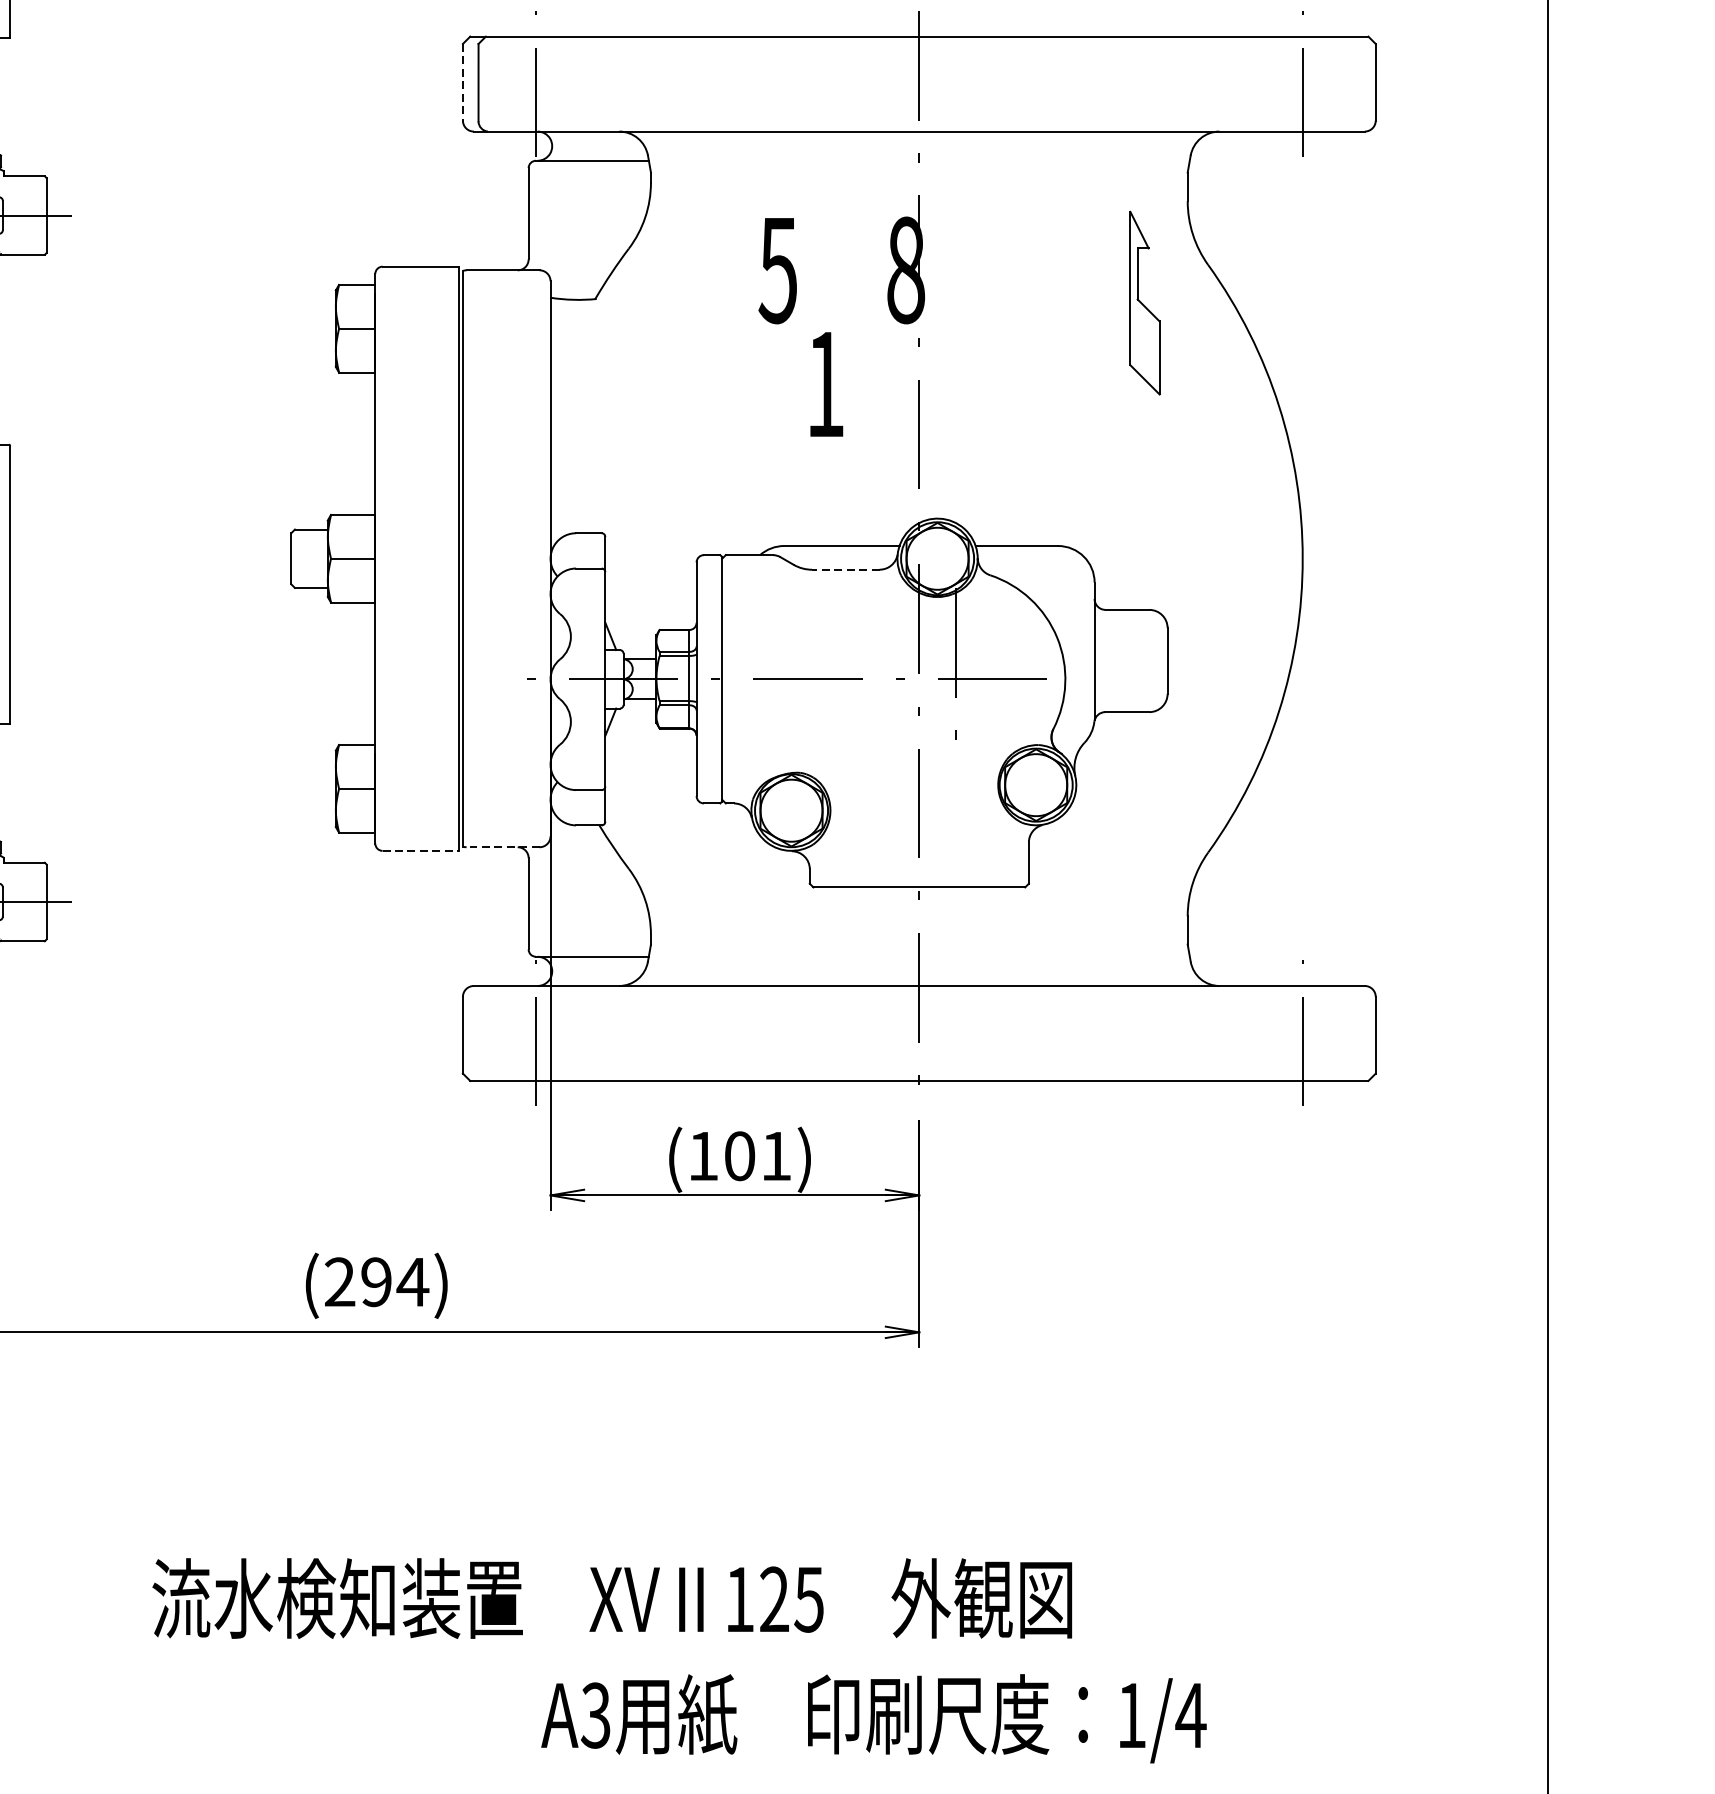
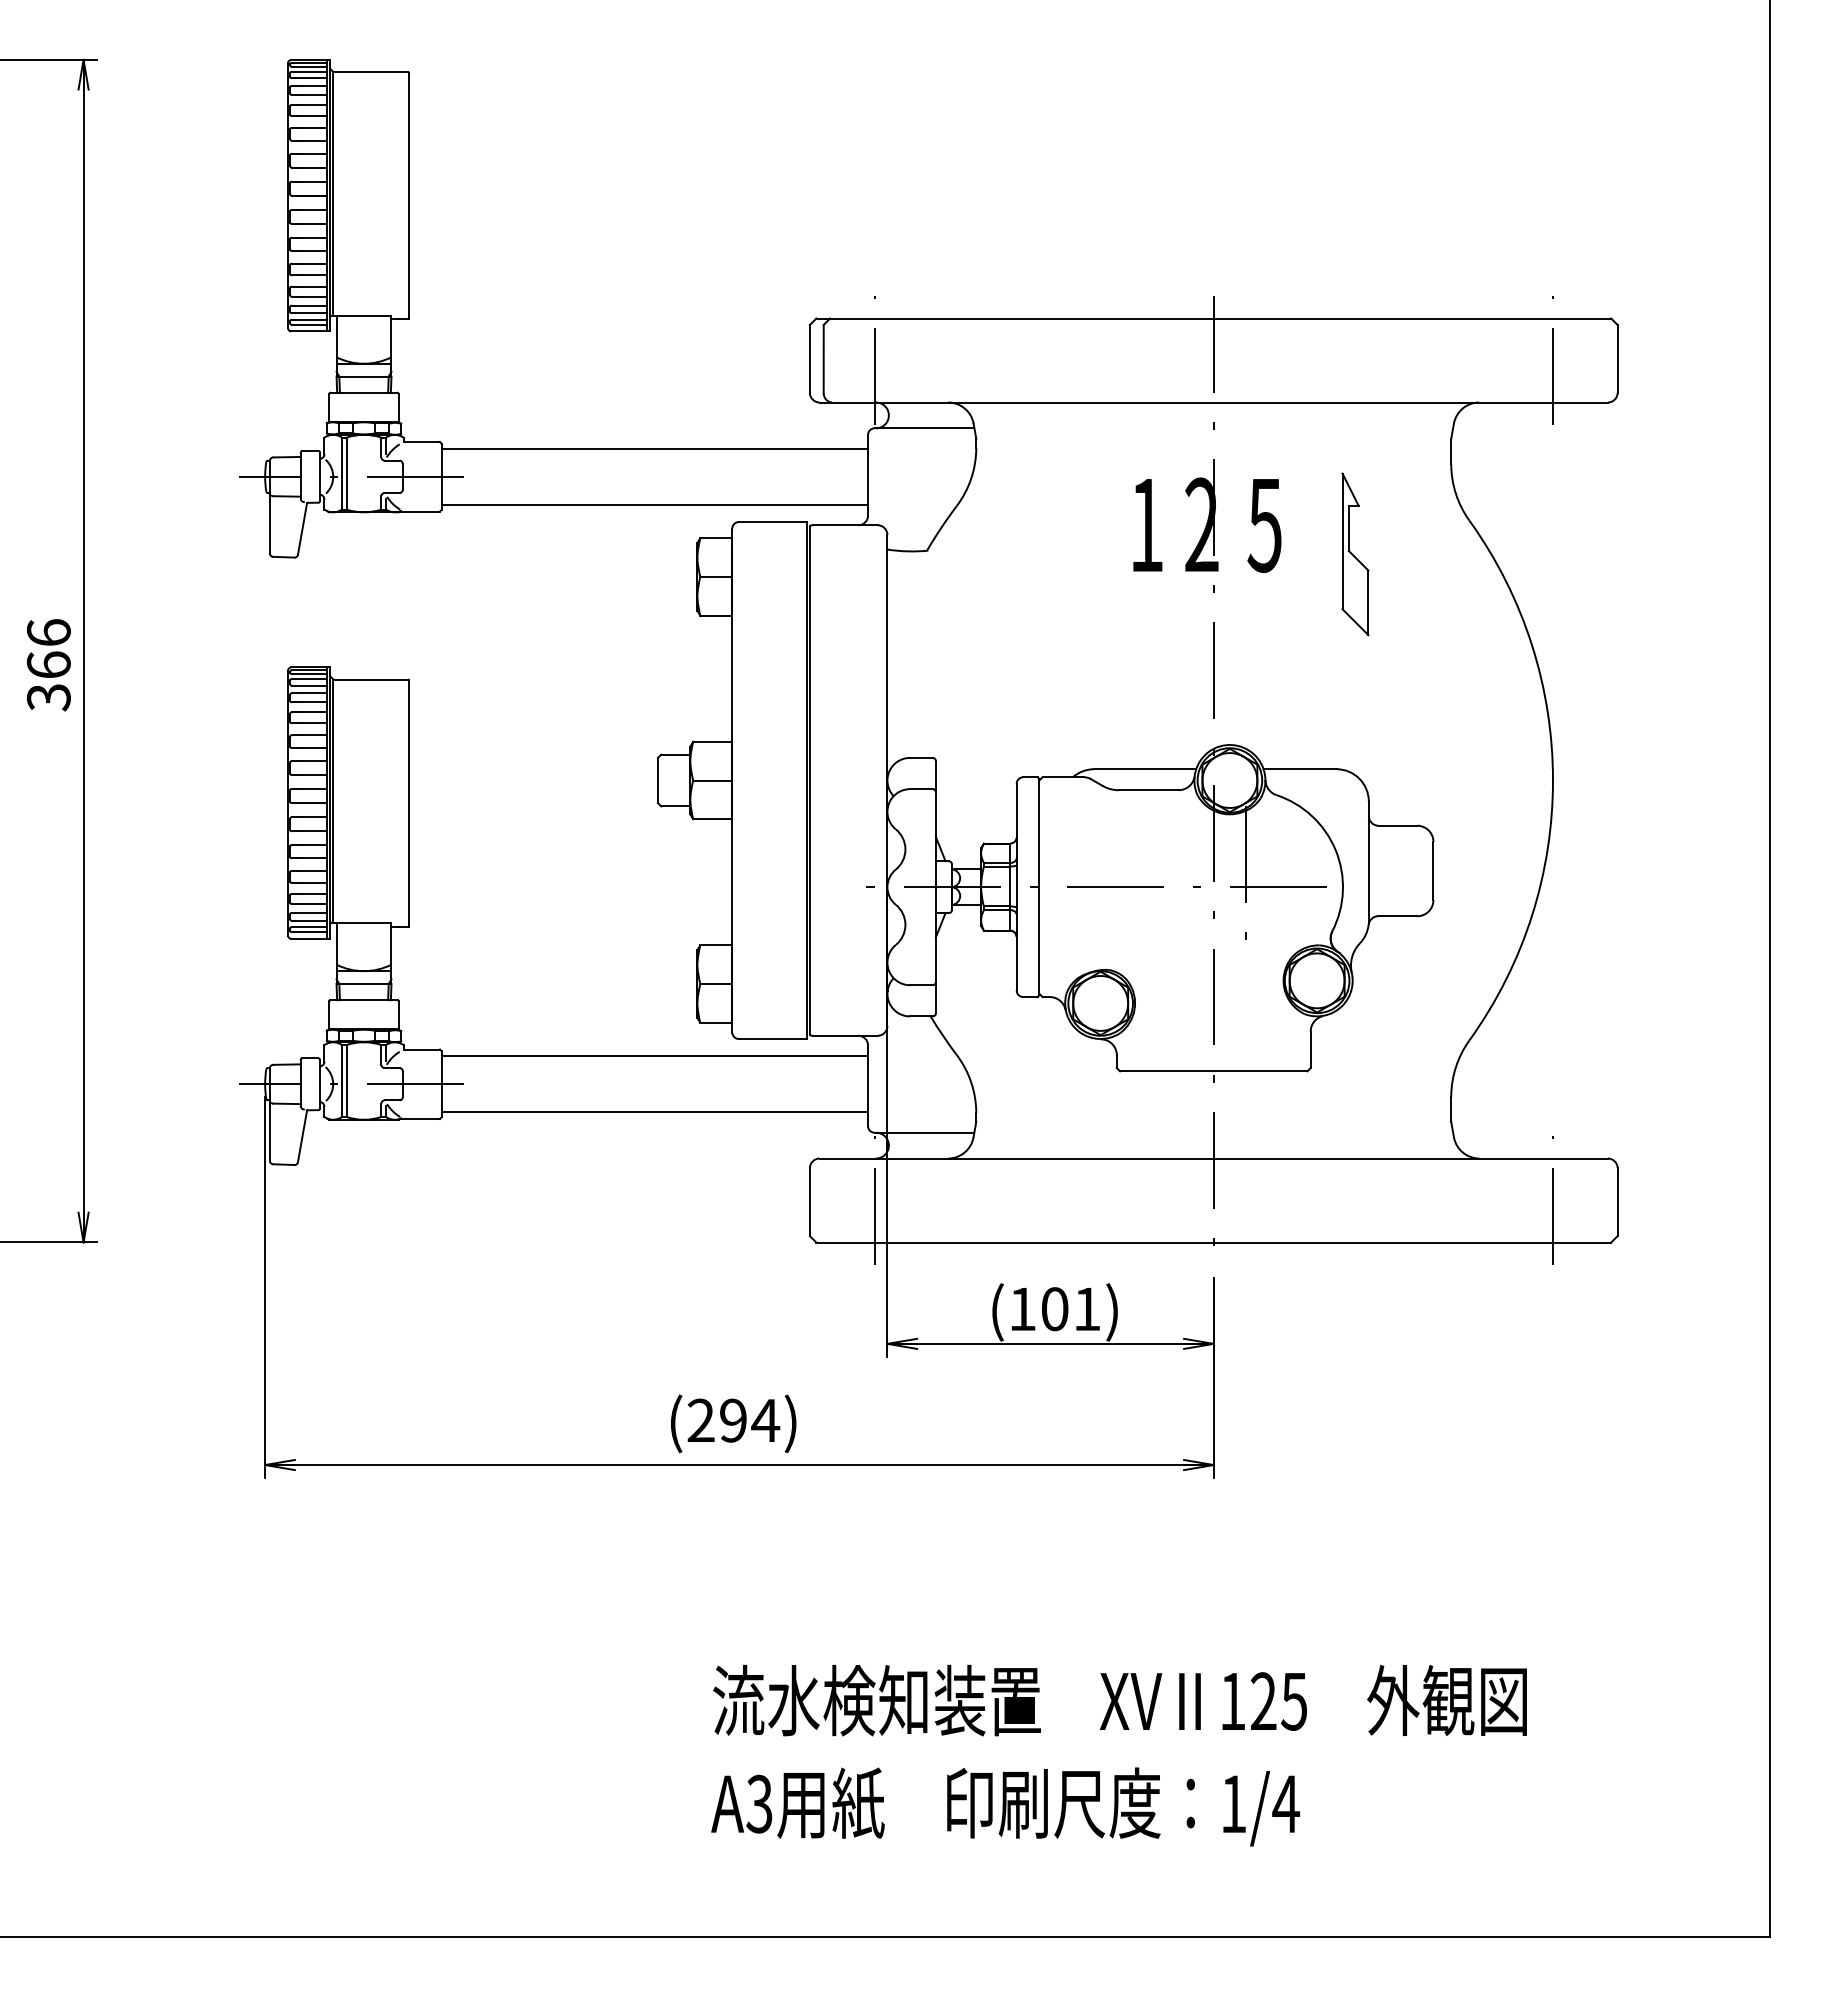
line: (462, 81) -> (809, 358), dashed -> solid
line: (287, 183) -> (654, 448), added
line: (287, 246) -> (654, 504), added
text: (777, 270) -> (1264, 525), moved
text: (905, 270) -> (1201, 525), 8 -> 2
part: (1145, 303) -> (1355, 554), moved
text: (826, 384) -> (1147, 525), moved
line: (845, 570) -> (1148, 790), dashed -> solid
line: (502, 846) -> (844, 1035), dashed -> solid
line: (420, 851) -> (772, 1039), dashed -> solid
line: (287, 870) -> (654, 1056), added
line: (287, 933) -> (654, 1112), added
text: (611, 1598) -> (1119, 1700), moved
text: (873, 1718) -> (1005, 1806), moved

